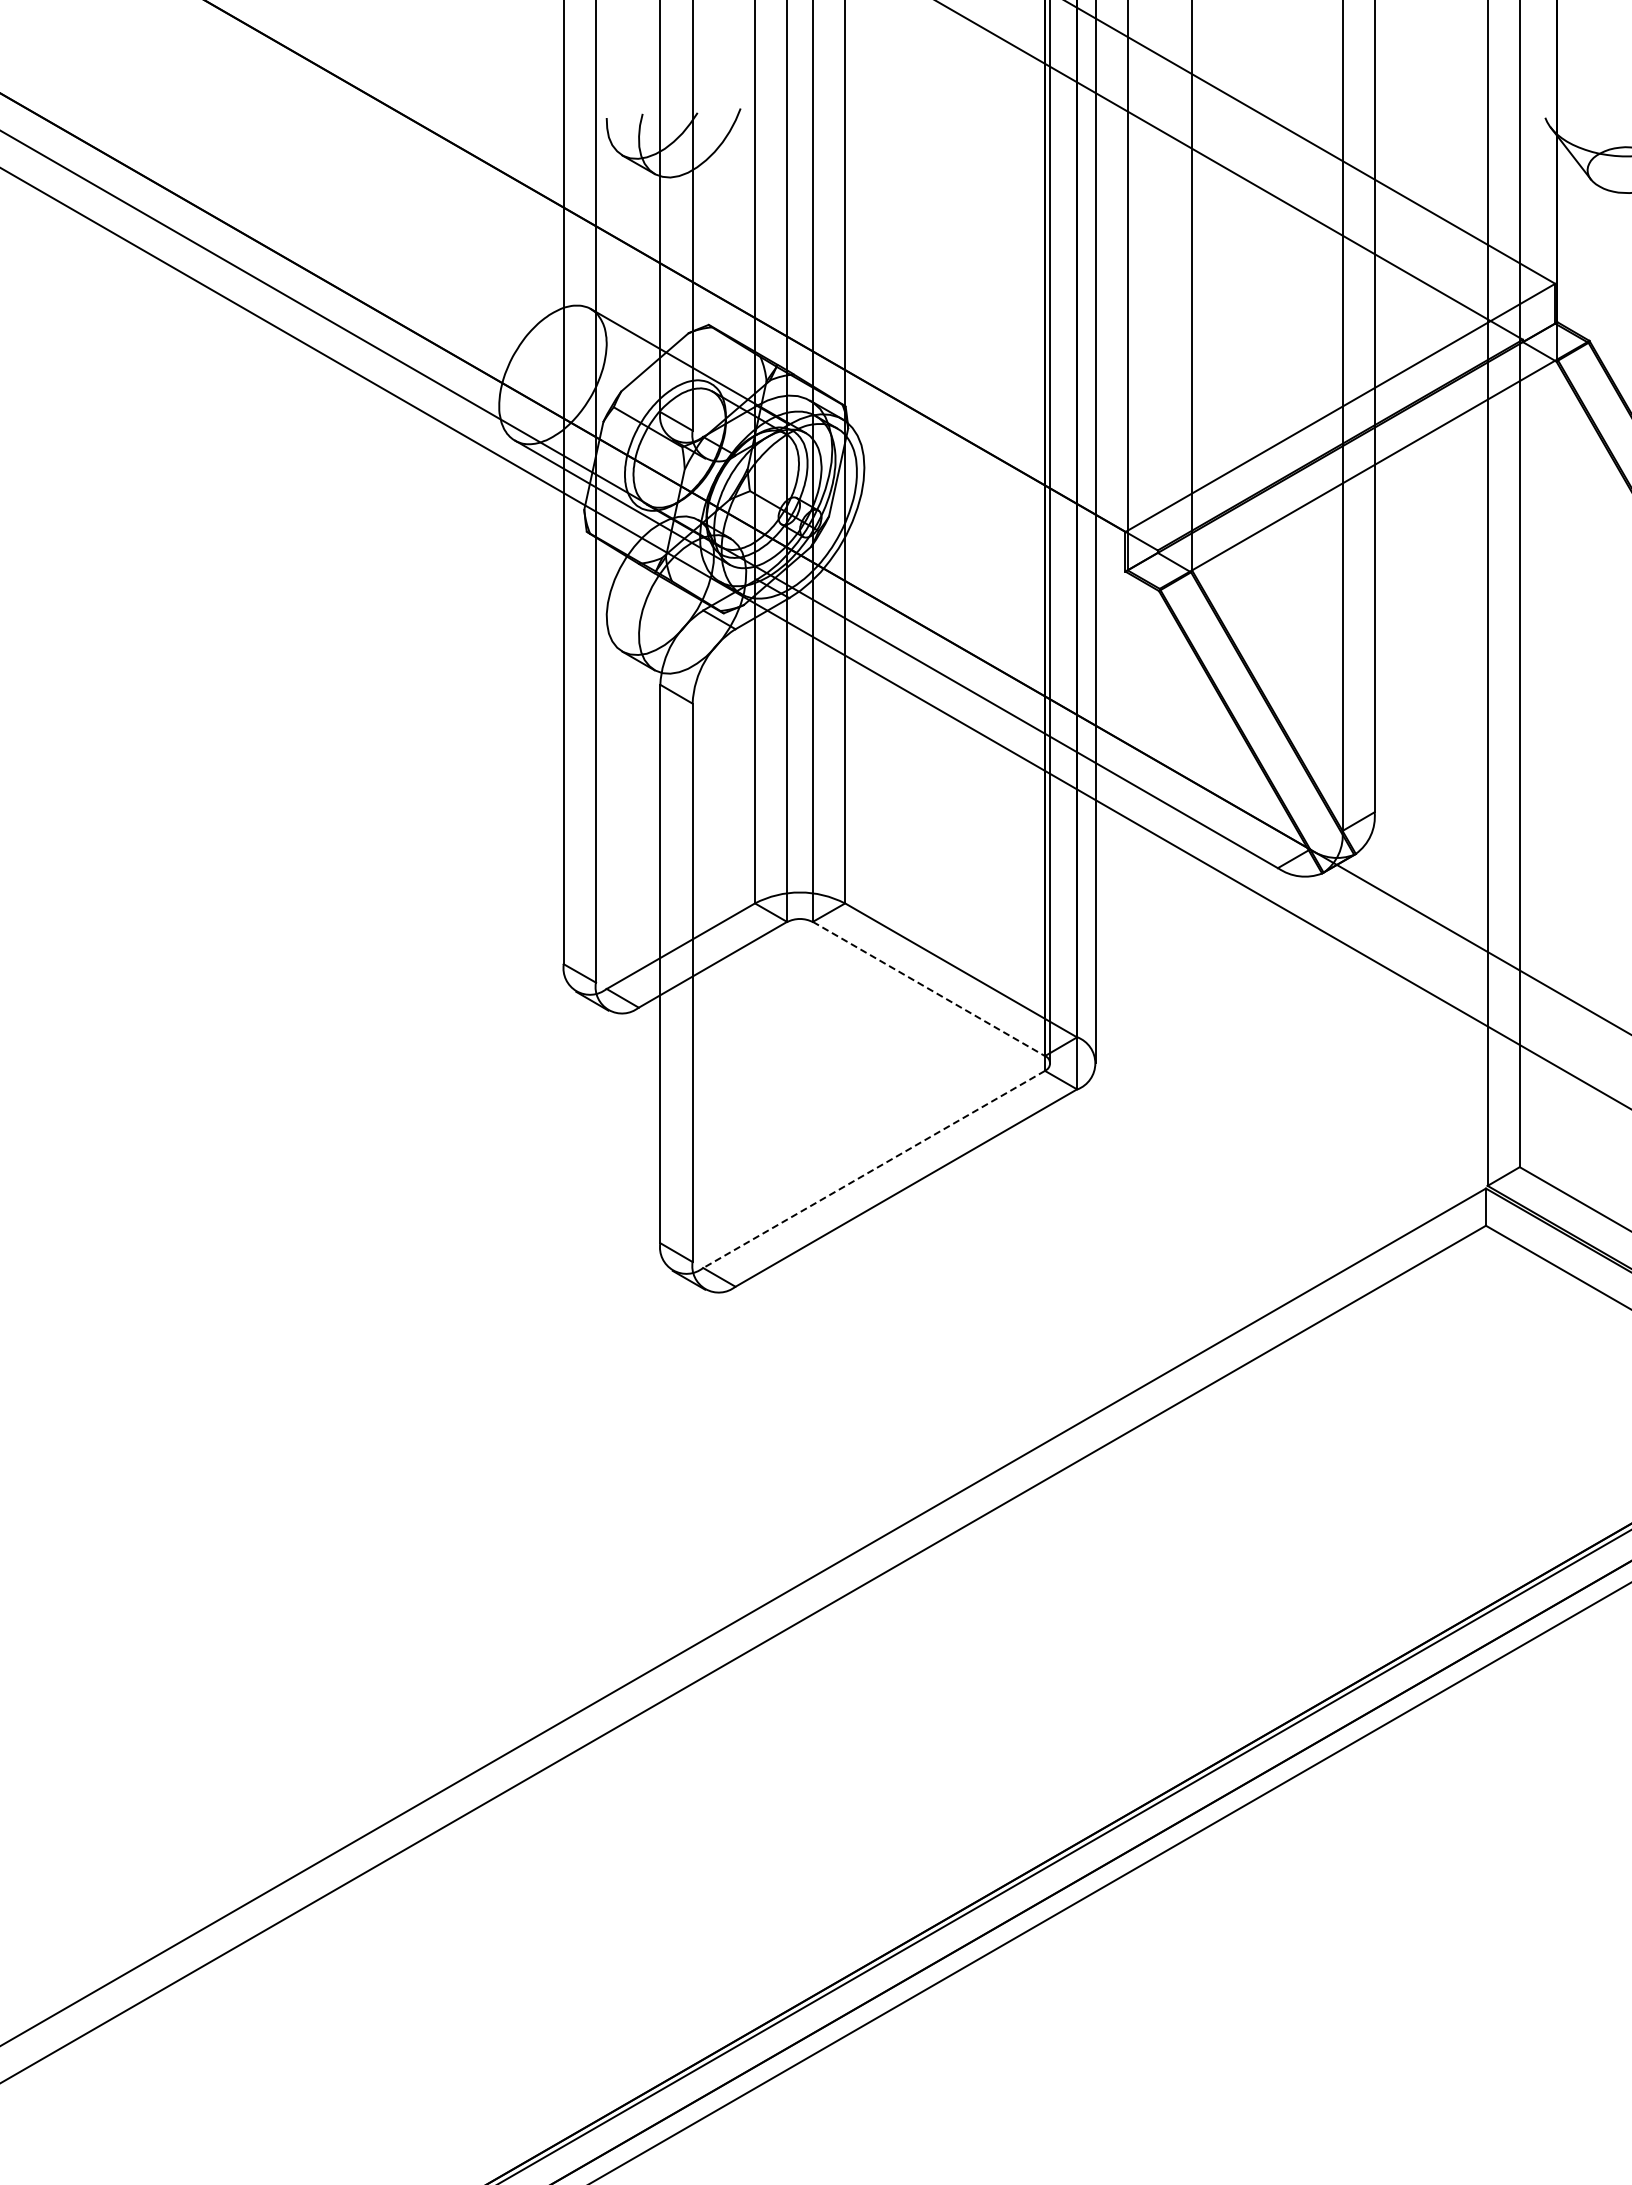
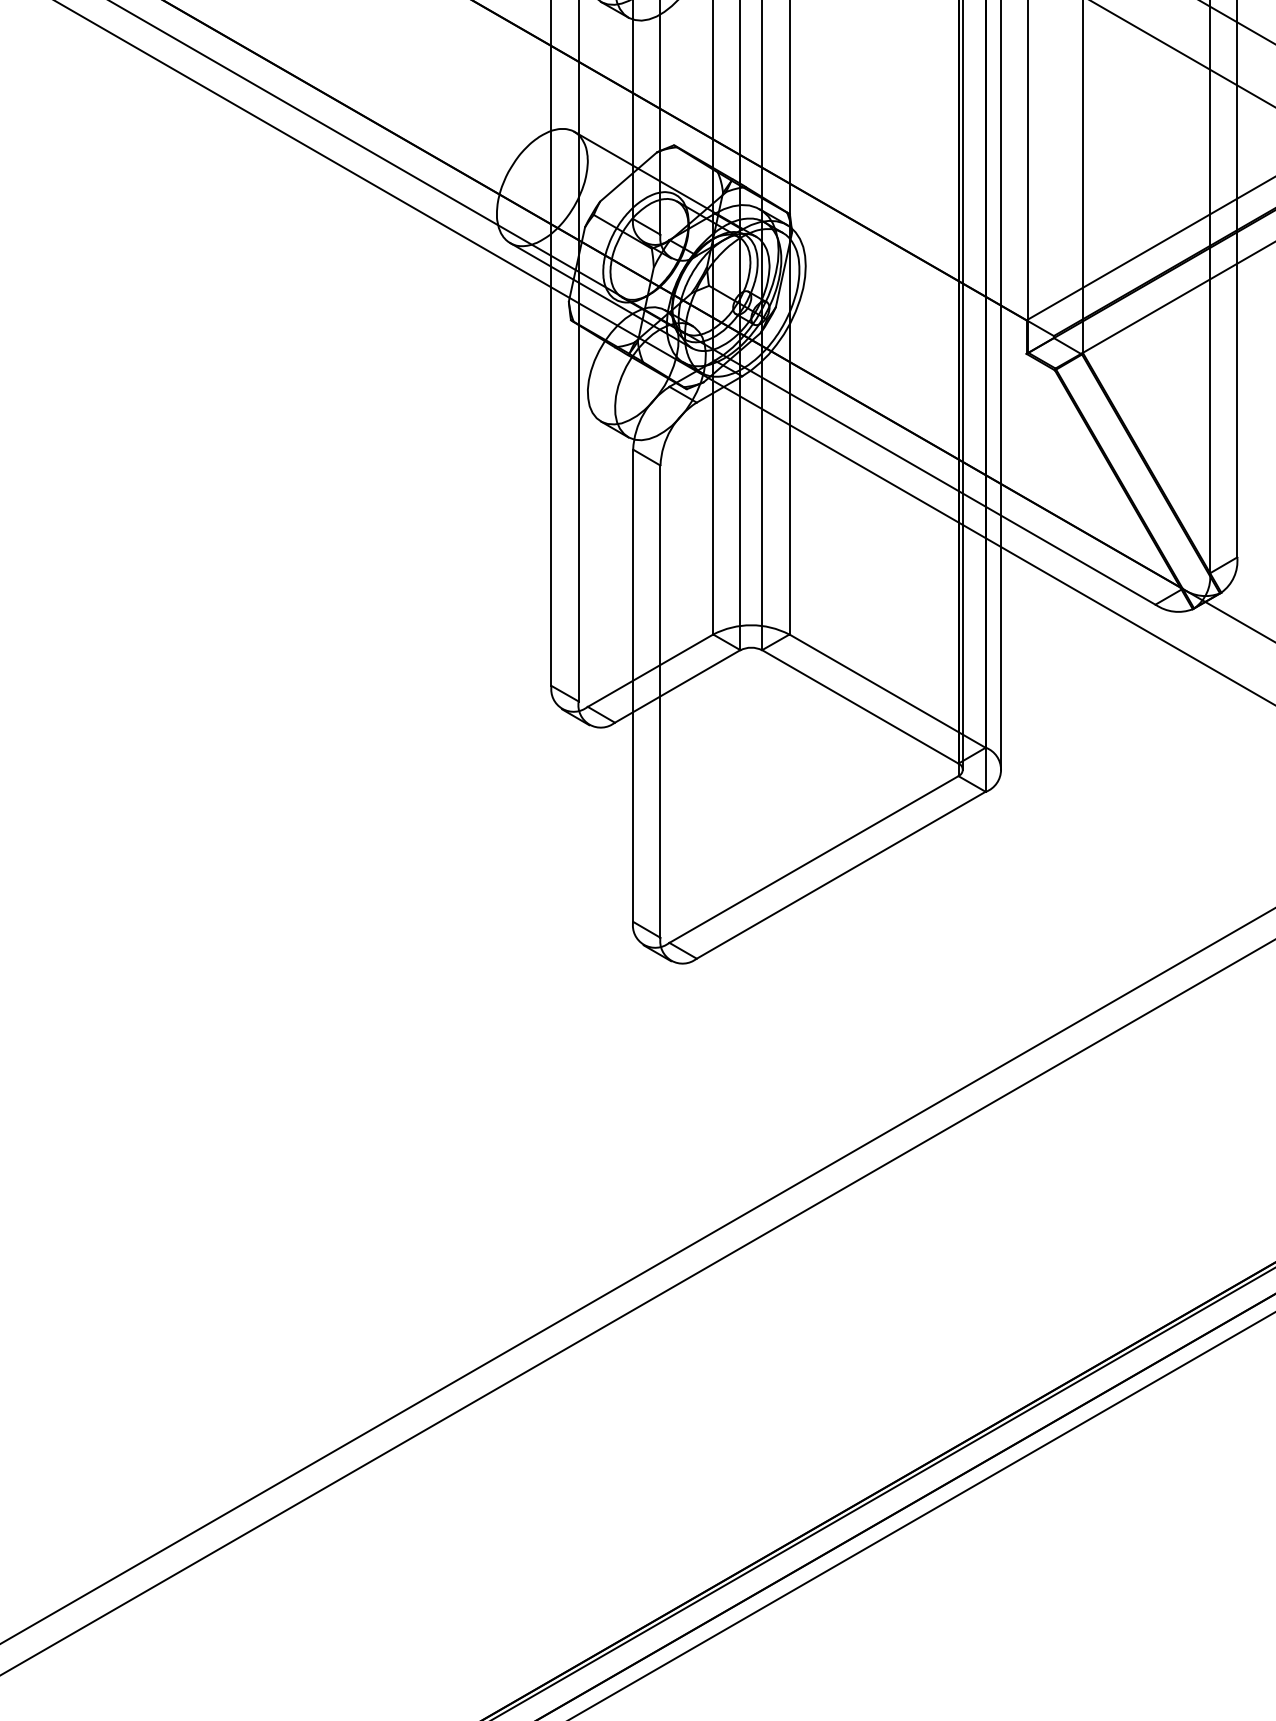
line: (929, 989) -> (860, 707), dashed -> solid
line: (873, 1169) -> (813, 859), dashed -> solid

